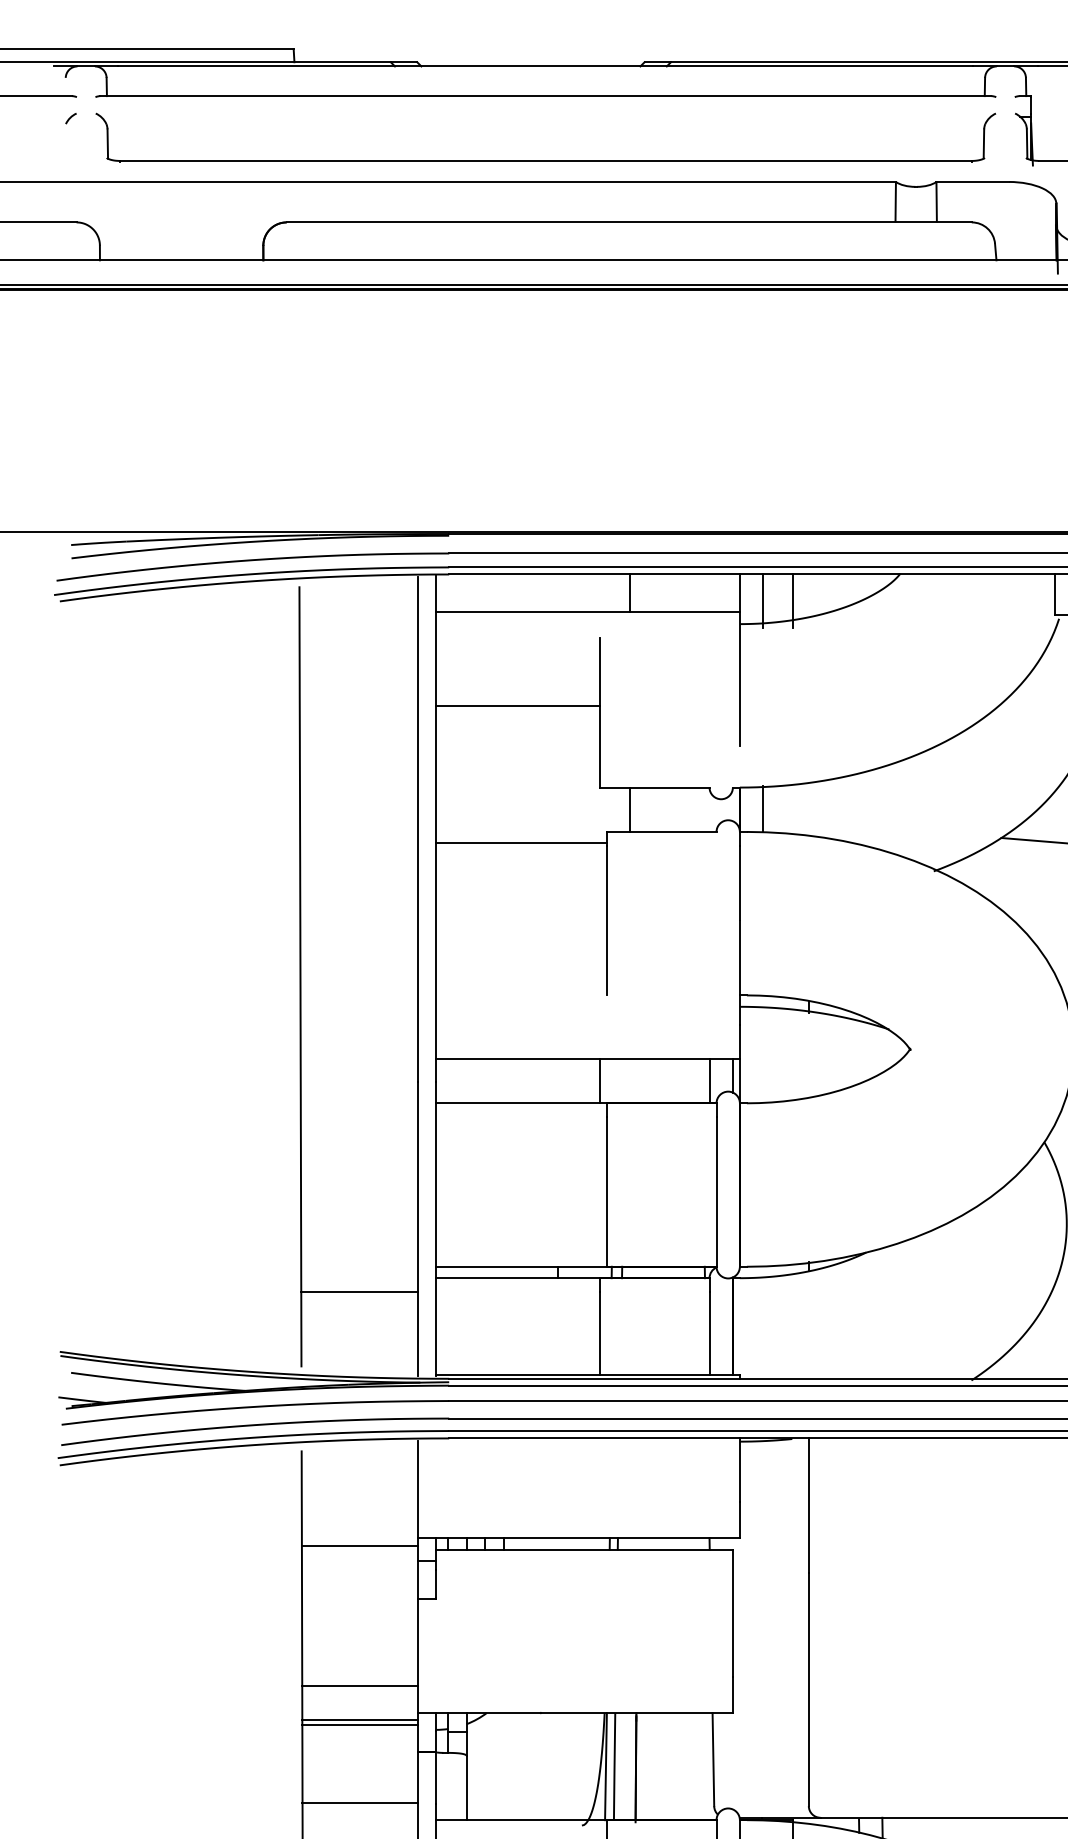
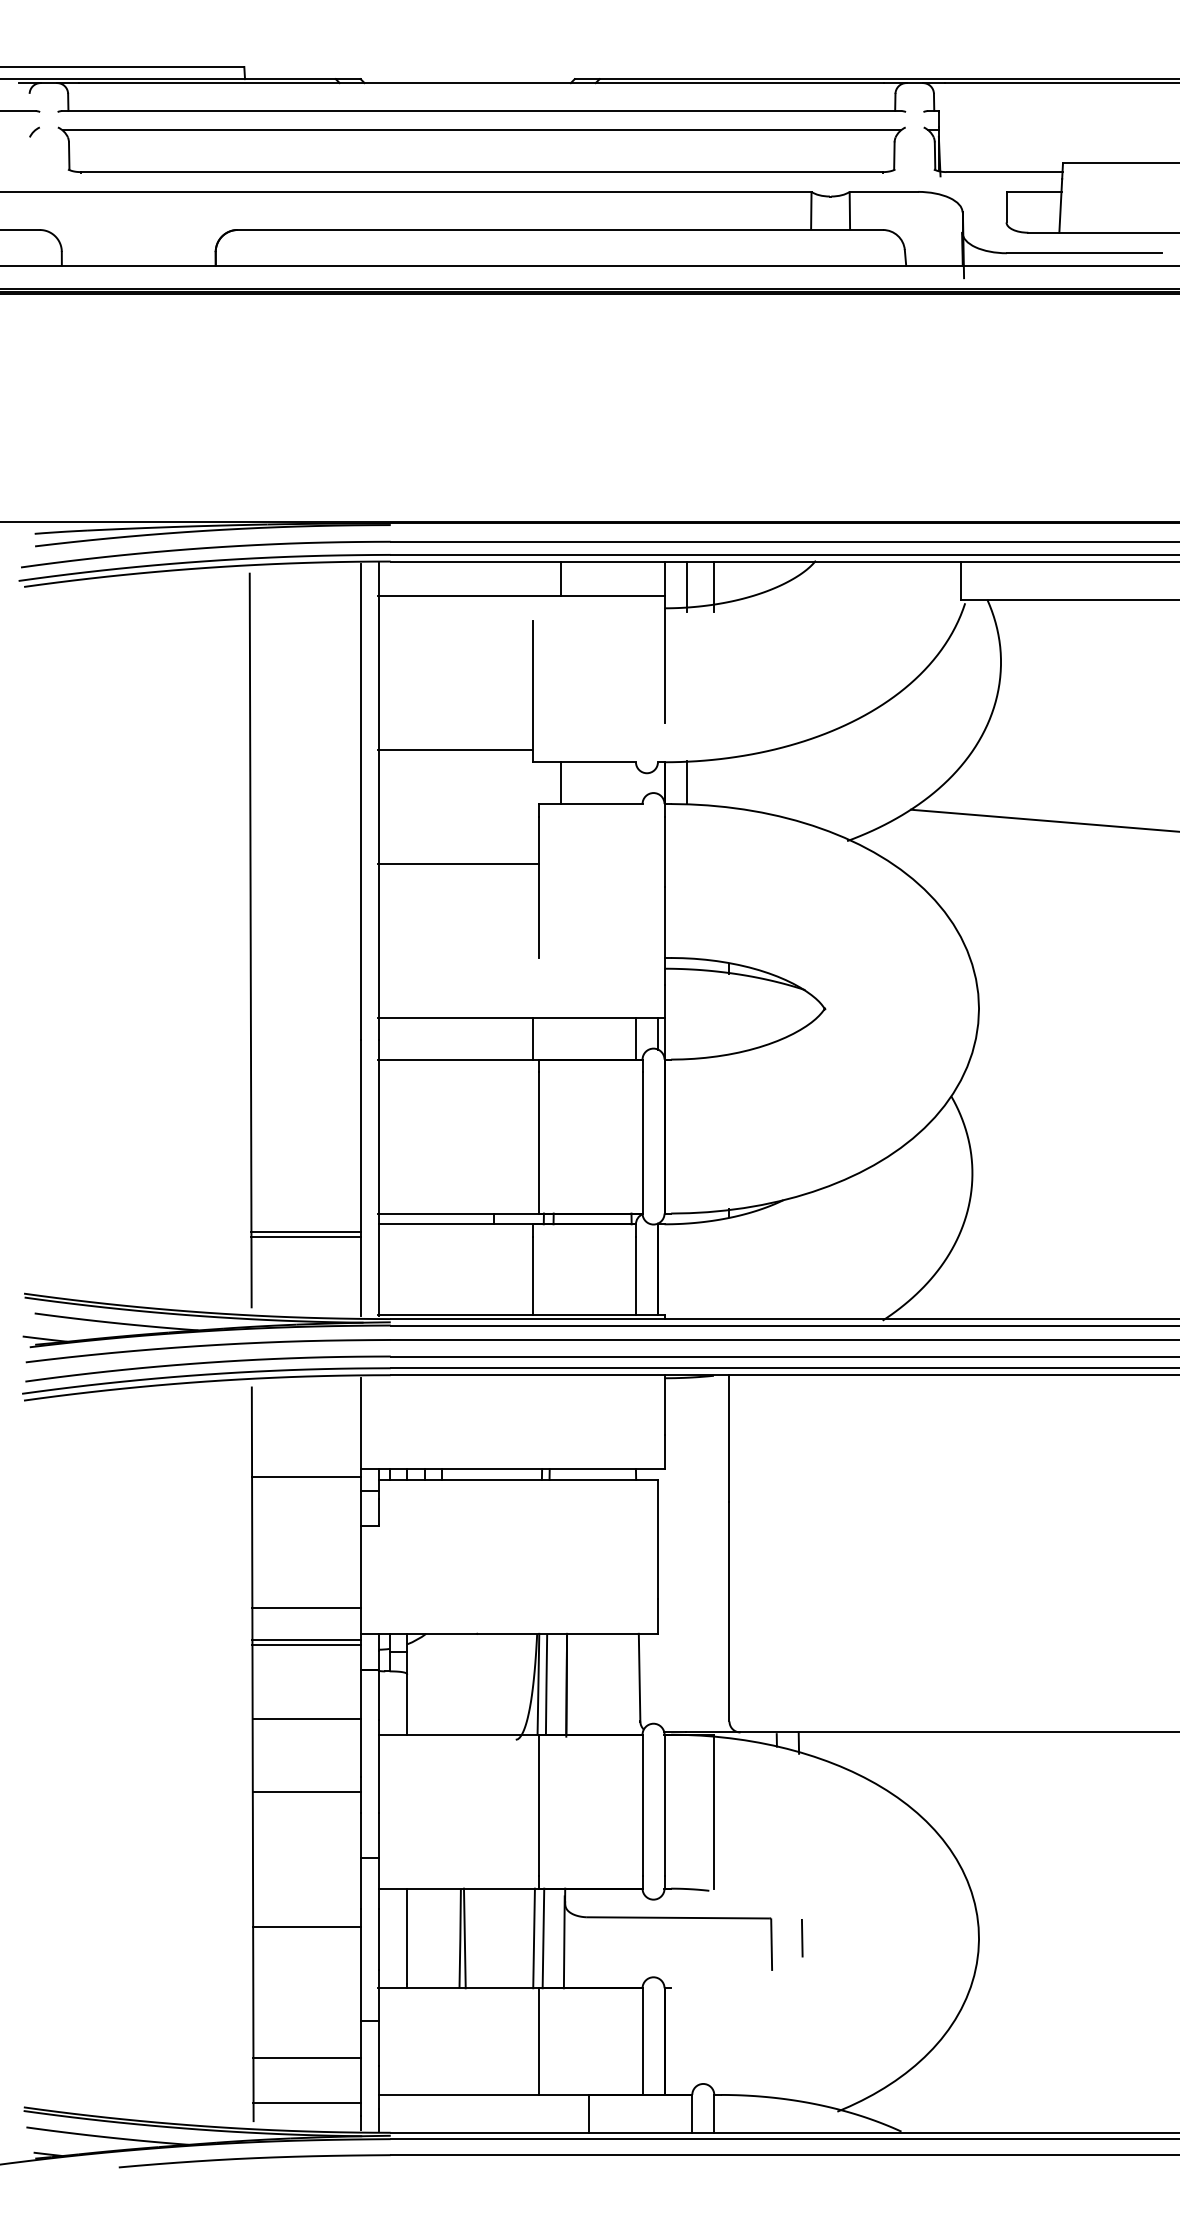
line: (545, 116) -> (481, 130), added
line: (517, 706) -> (455, 750), moved
line: (521, 843) -> (458, 863), moved
line: (359, 1285) -> (306, 1231), added

